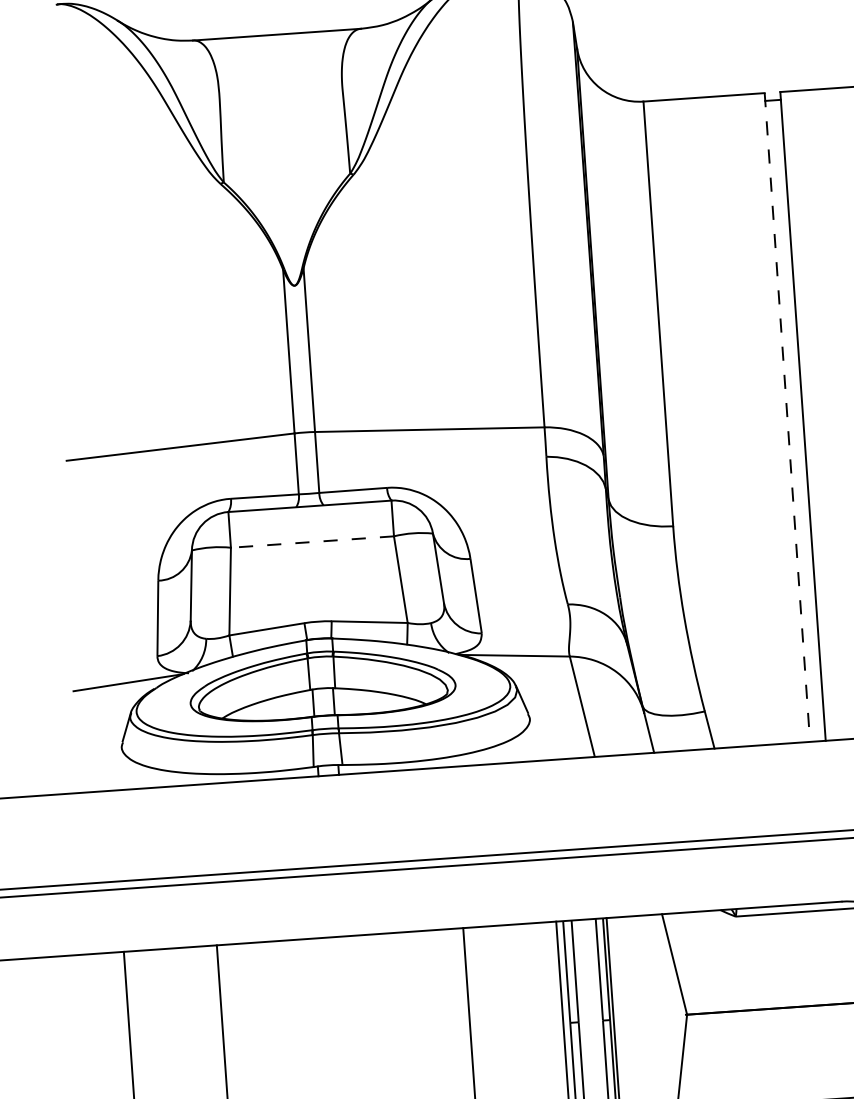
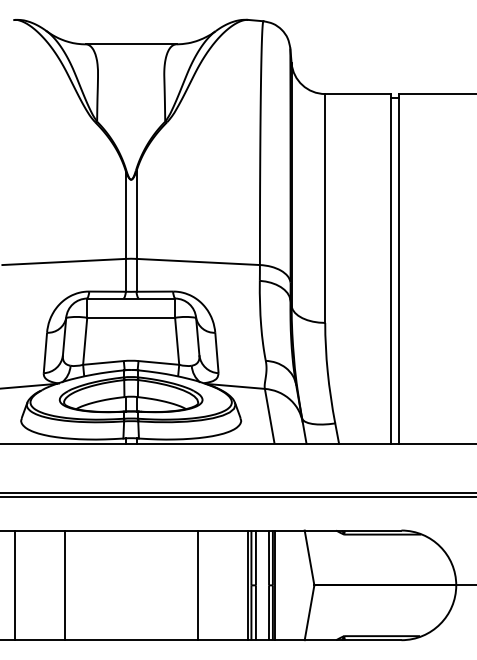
line: (787, 416) -> (390, 268), dashed -> solid
line: (313, 541) -> (131, 317), dashed -> solid

